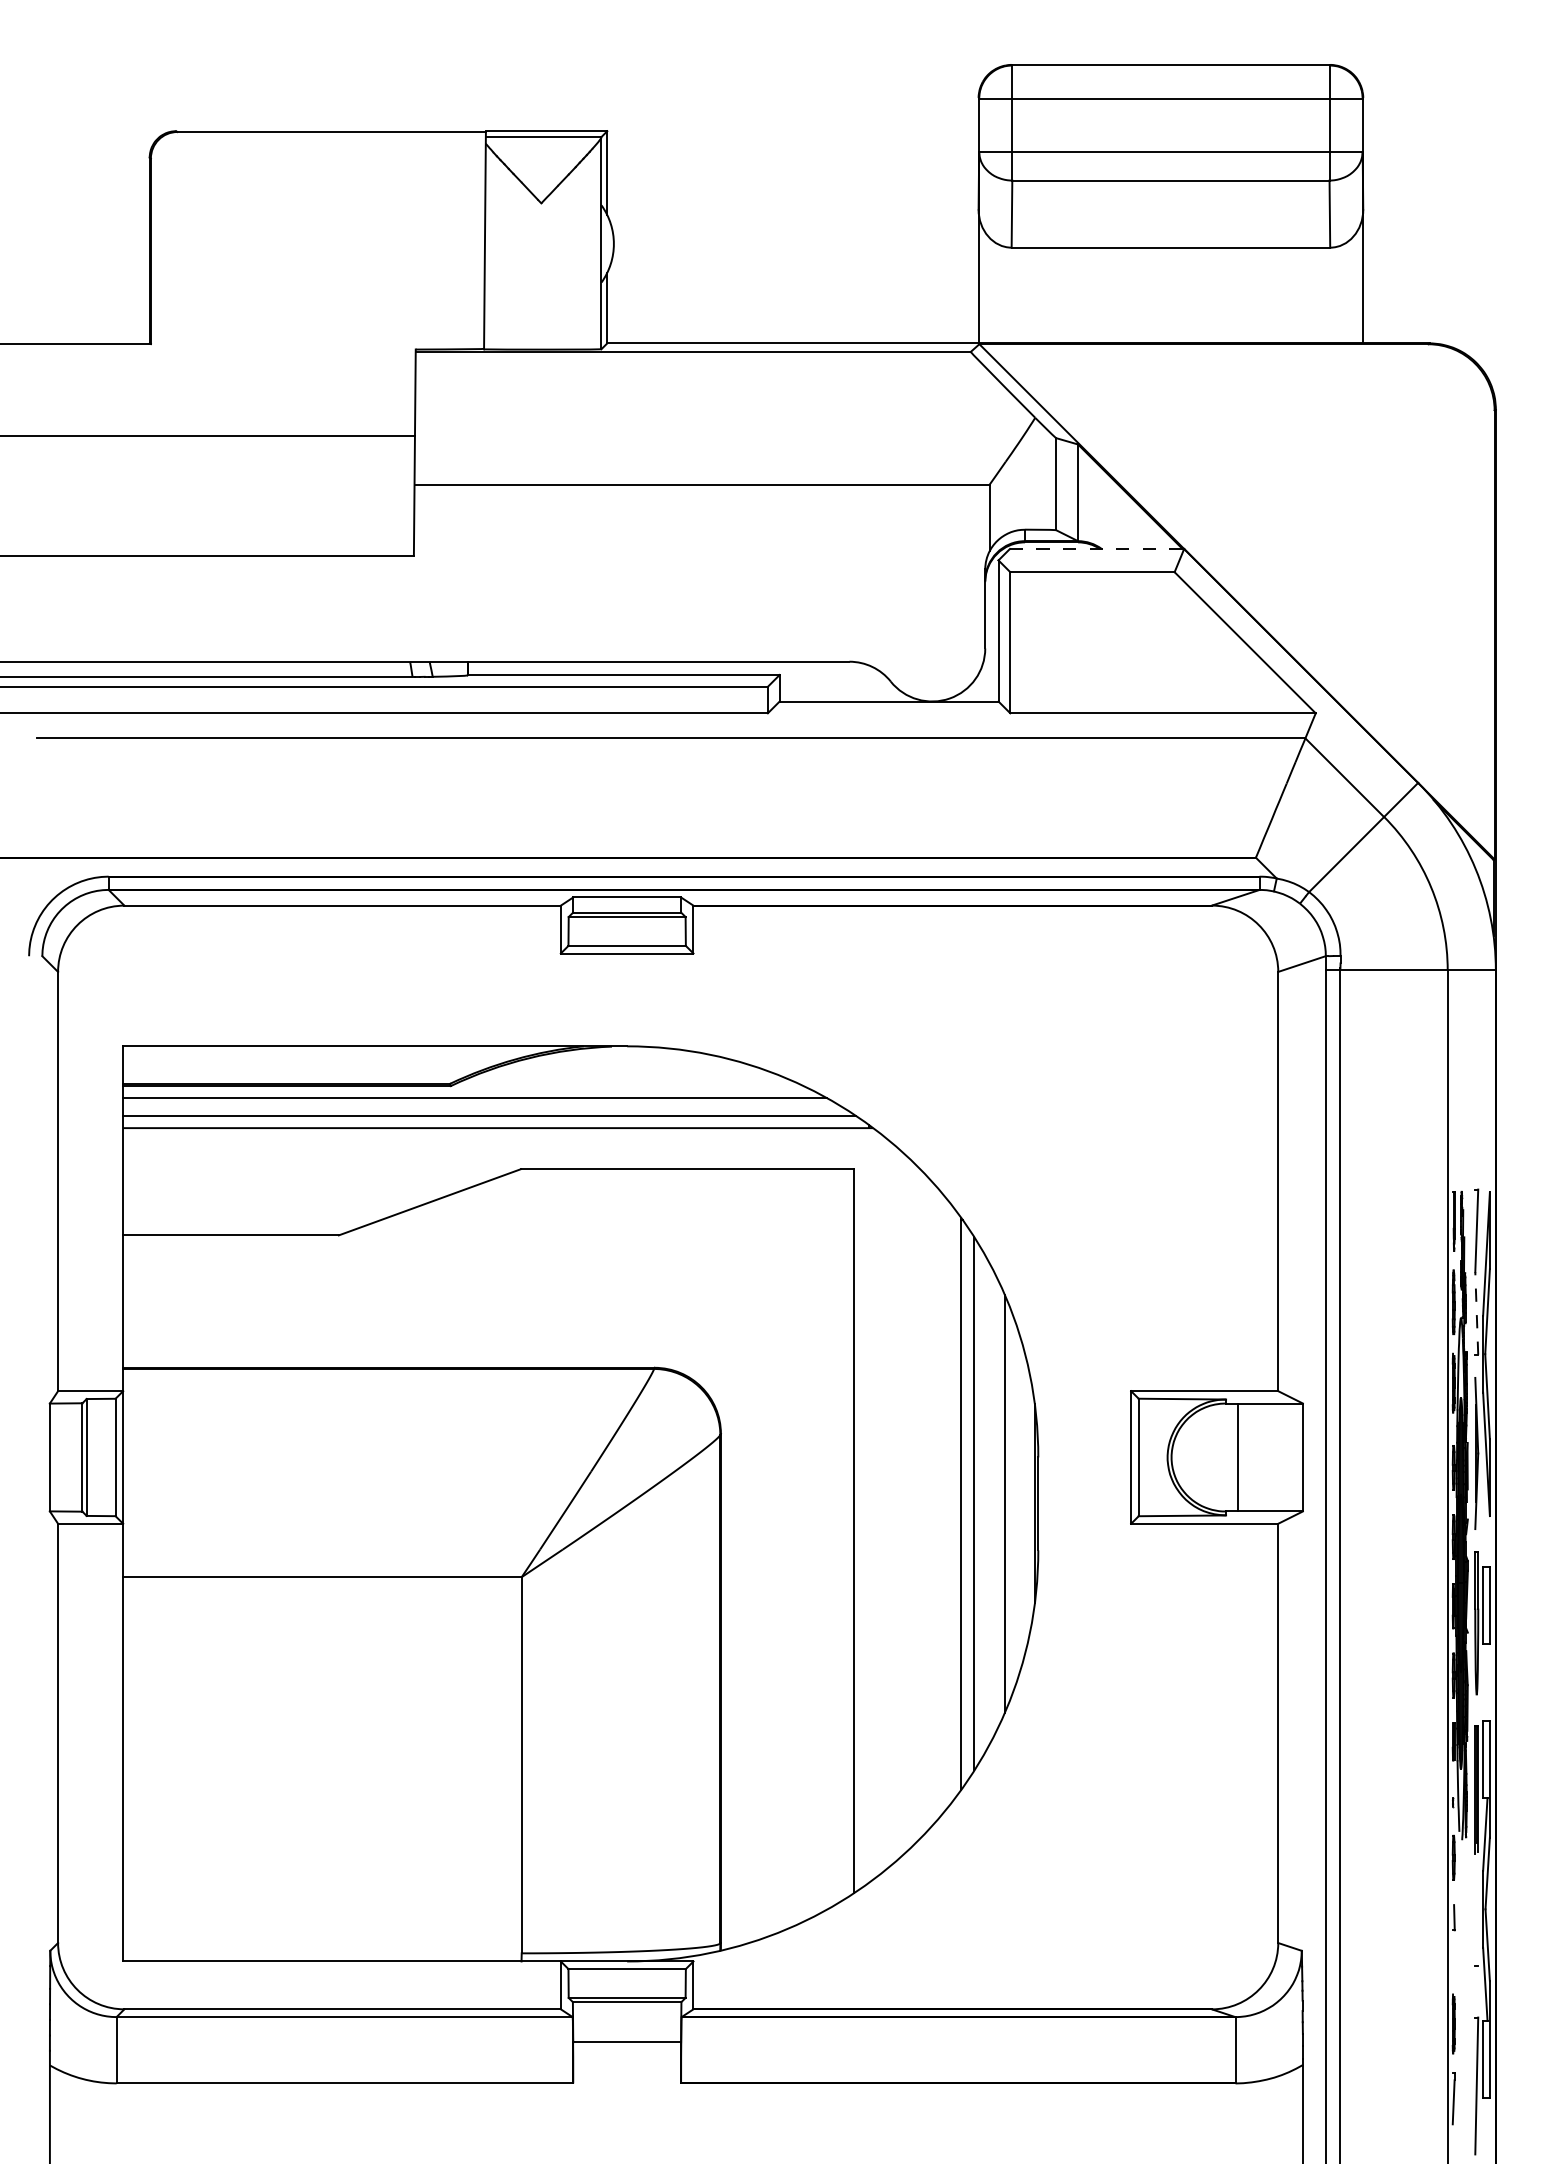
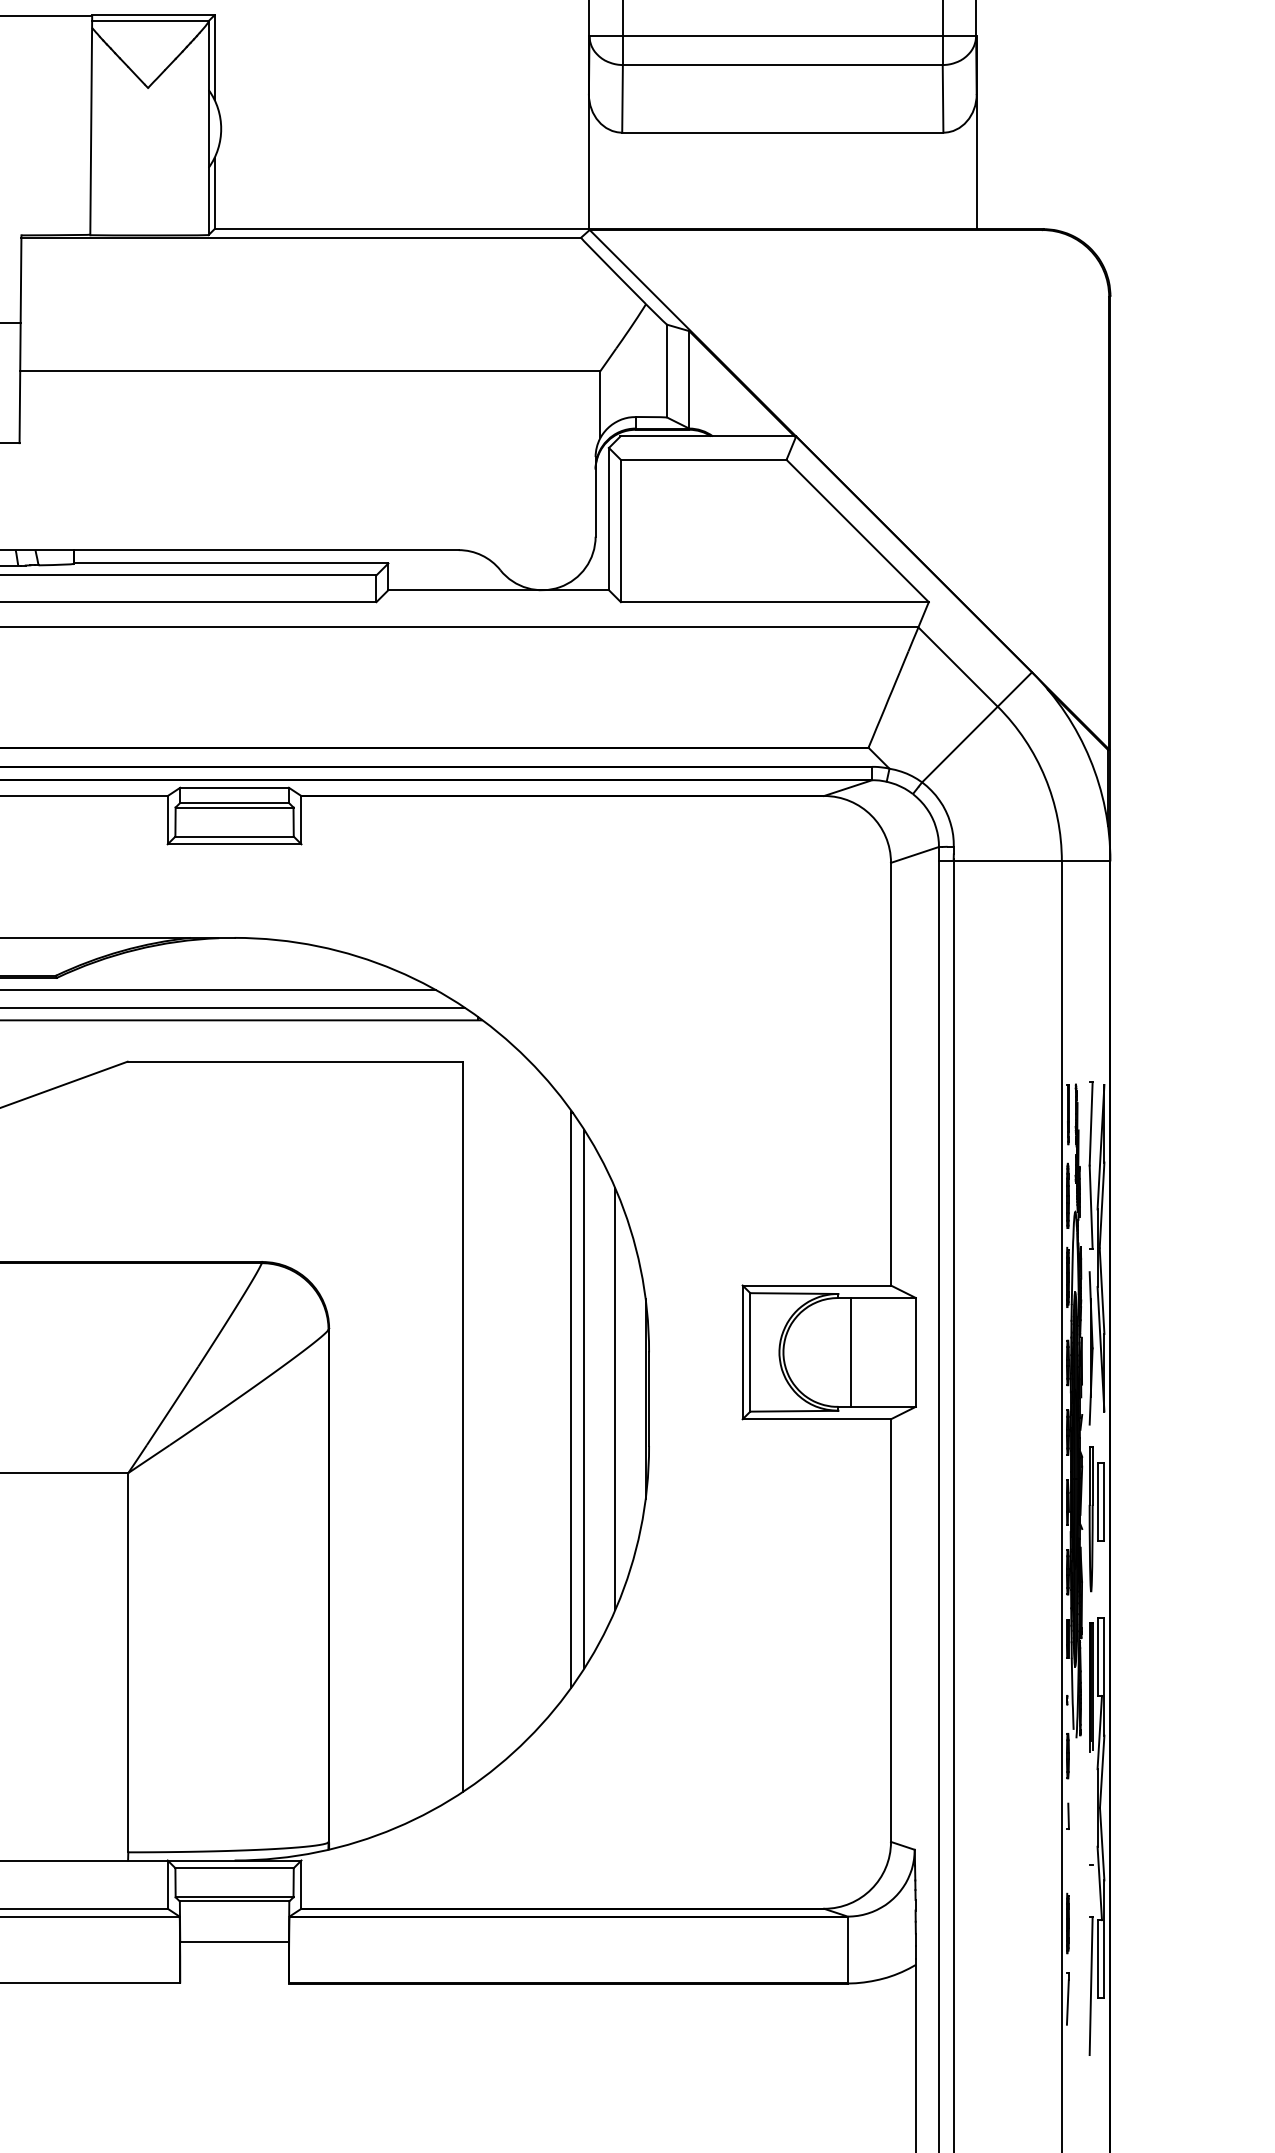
line: (1097, 549) -> (708, 436), dashed -> solid
line: (1476, 1313) -> (1090, 1207), dashed -> solid

